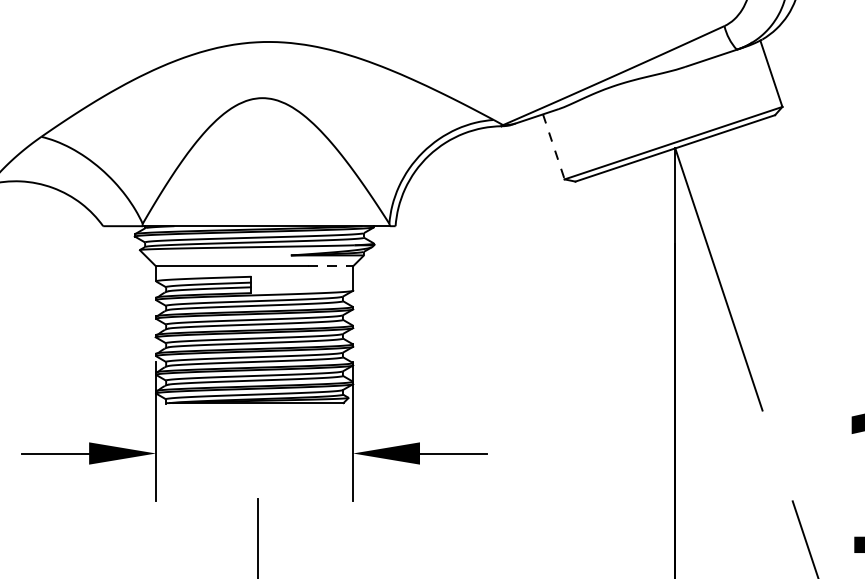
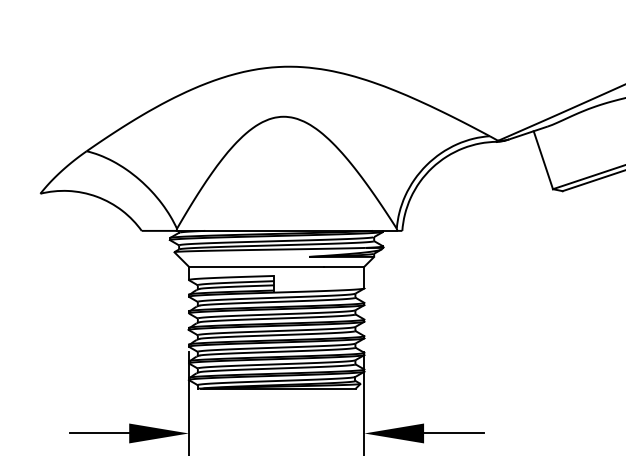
line: (553, 147) -> (543, 160), dashed -> solid
line: (331, 266) -> (345, 266), dashed -> solid

